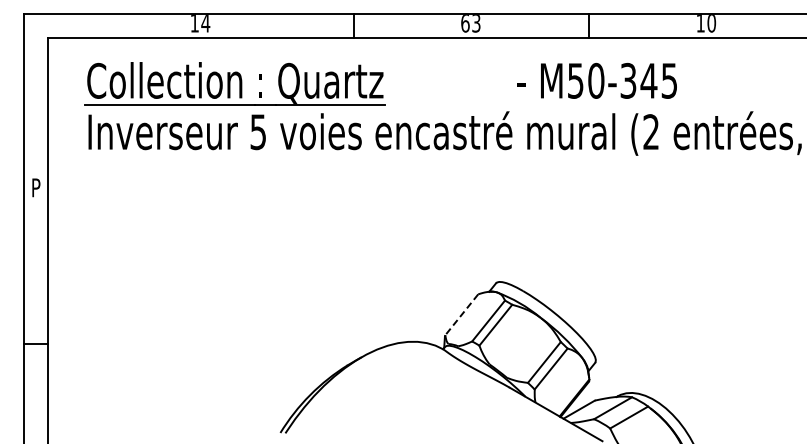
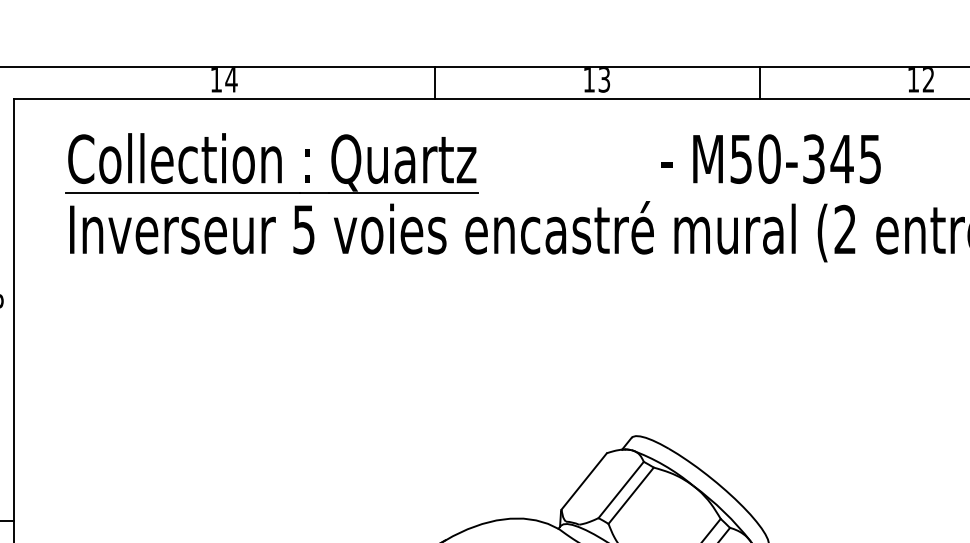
text: (465, 23) -> (589, 80), 63 -> 13
text: (711, 23) -> (928, 80), 10 -> 12
line: (461, 315) -> (583, 482), dashed -> solid

